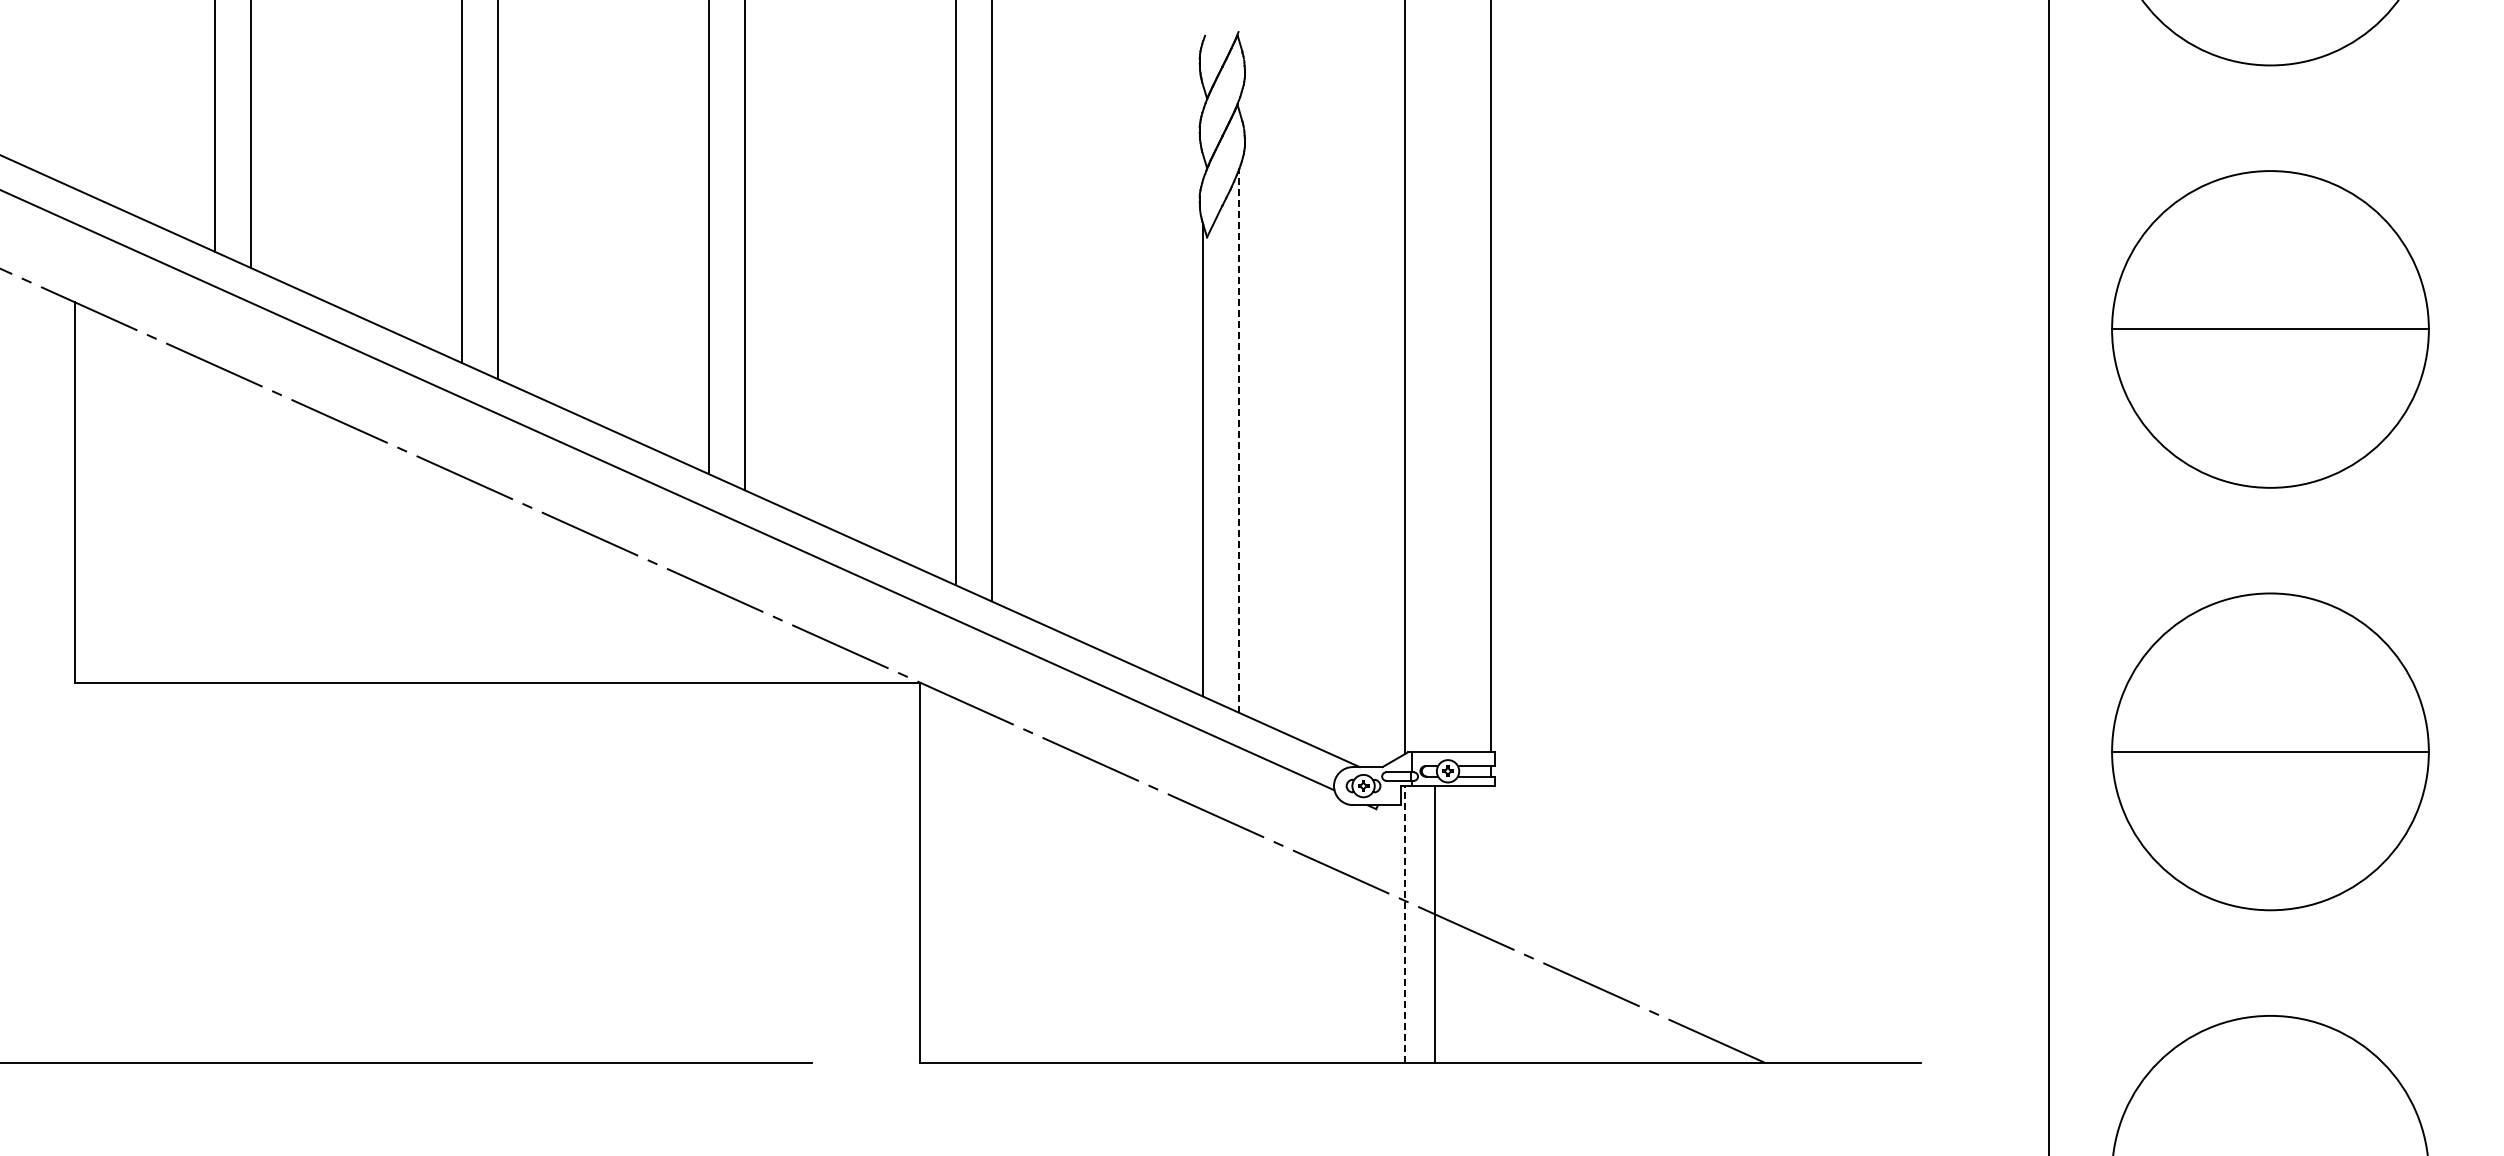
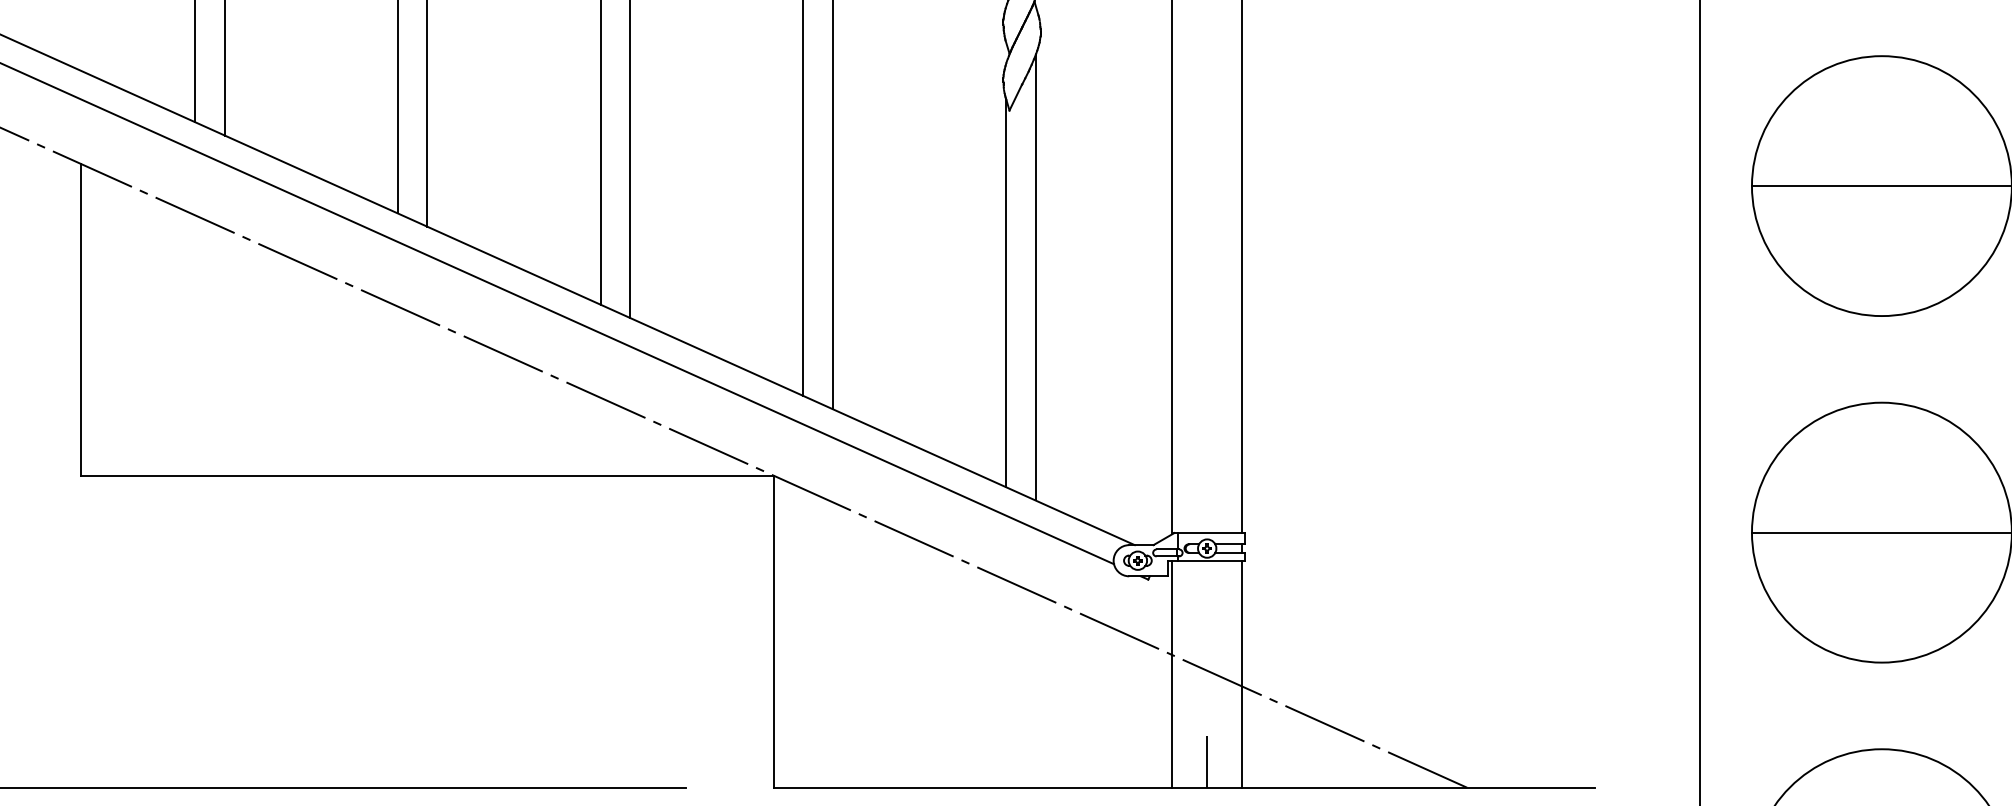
line: (1238, 440) -> (1035, 277), dashed -> solid
line: (1405, 923) -> (1172, 673), dashed -> solid
line: (1434, 924) -> (1242, 674), moved
line: (1448, 1031) -> (1207, 762), added

